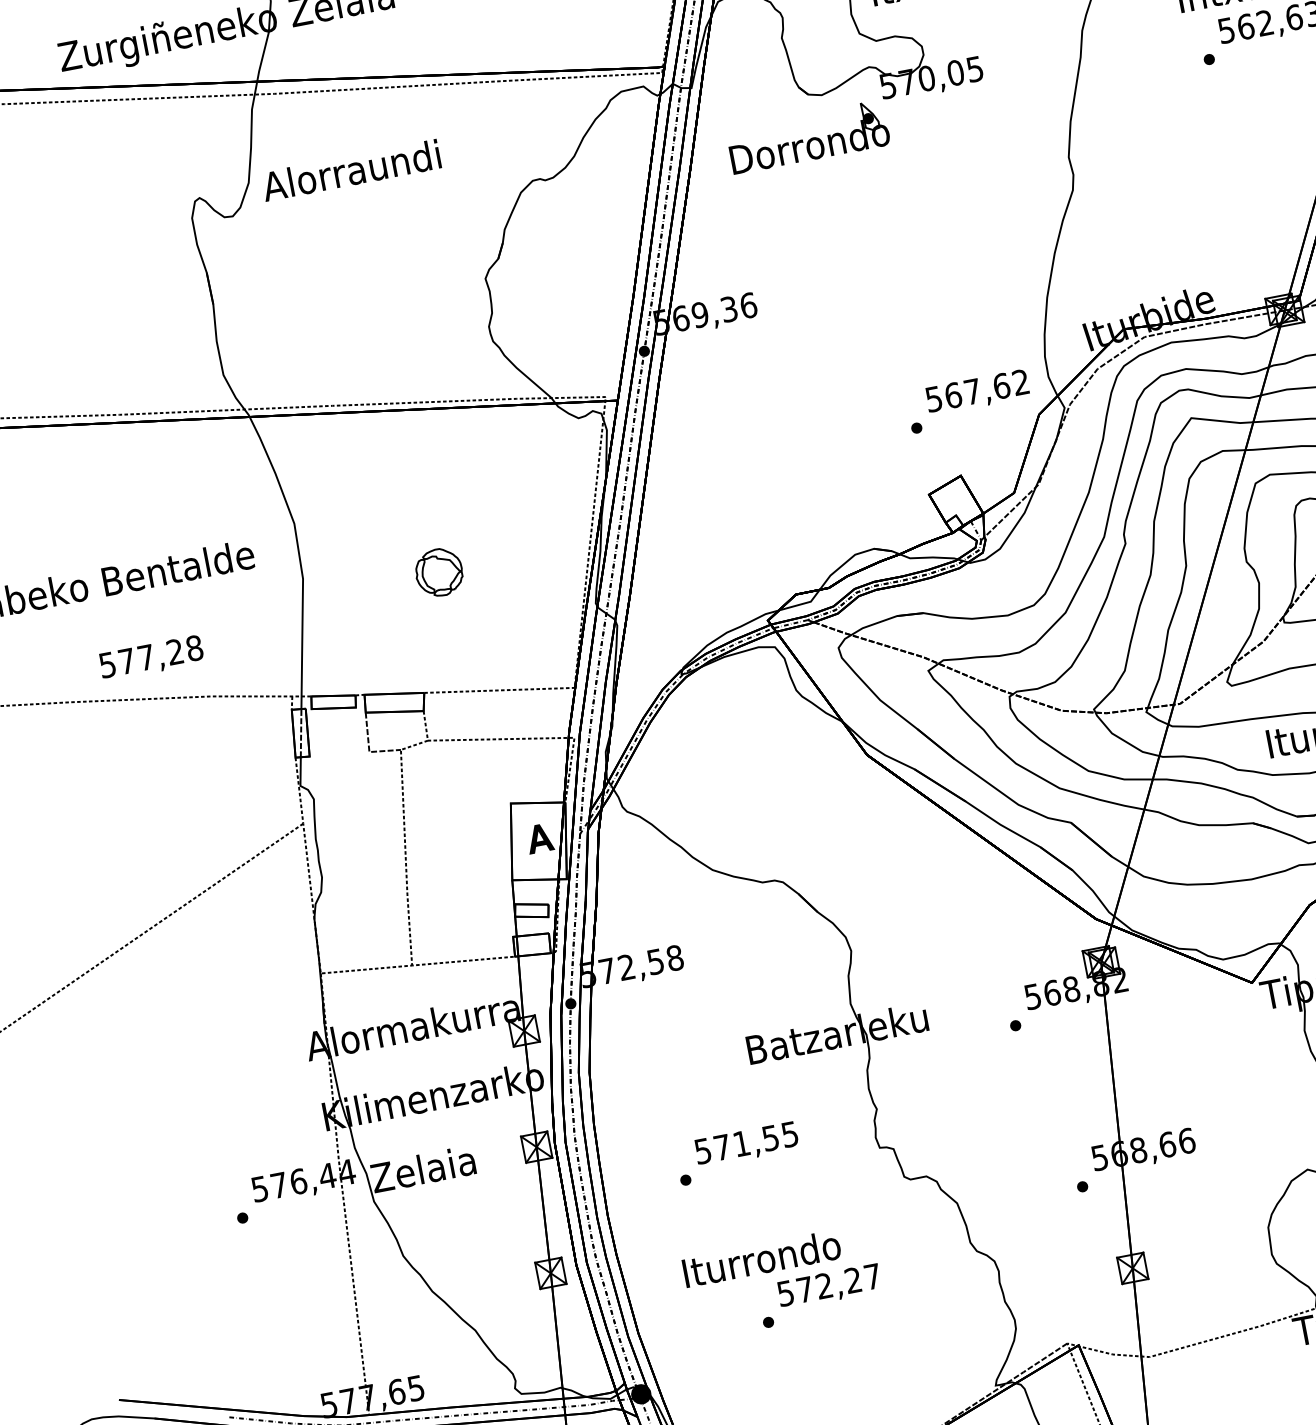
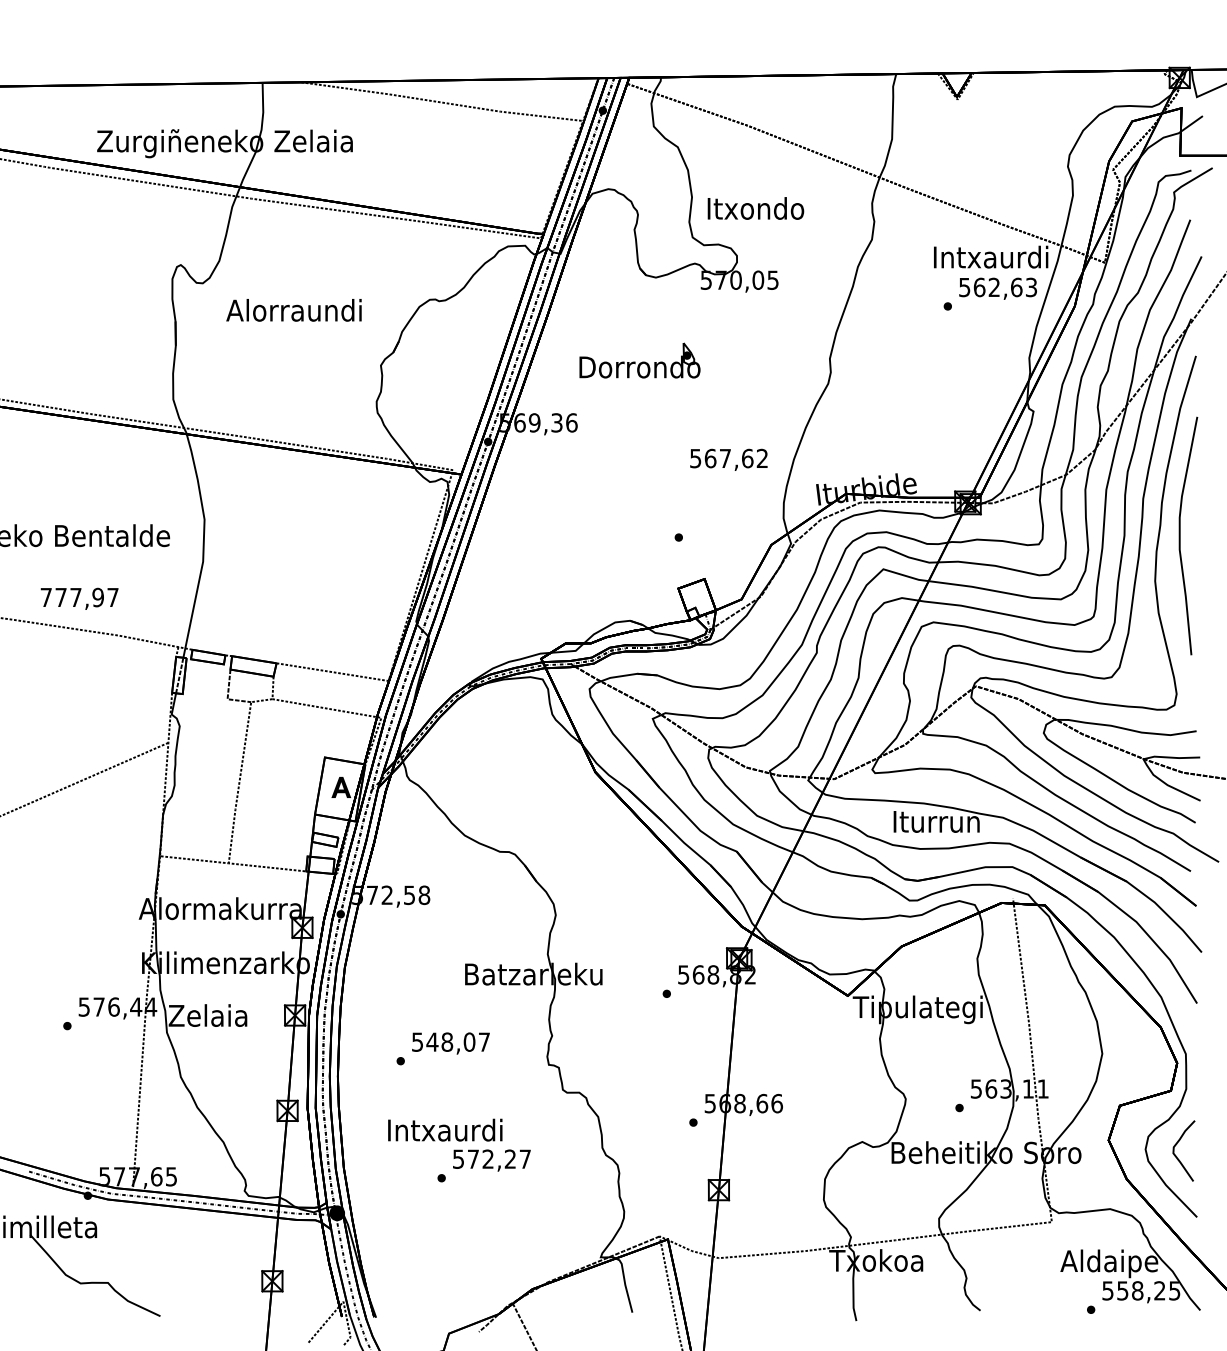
part: (807, 136) -> (639, 360), moved
text: (350, 170) -> (293, 310), moved
text: (976, 392) -> (728, 459), moved
part: (438, 572) -> (304, 576), removed
text: (150, 656) -> (79, 597), 577,28 -> 777,97
text: (754, 1140) -> (457, 1041), 571,55 -> 548,07
text: (761, 1257) -> (445, 1129), Iturrondo -> Intxaurdi

